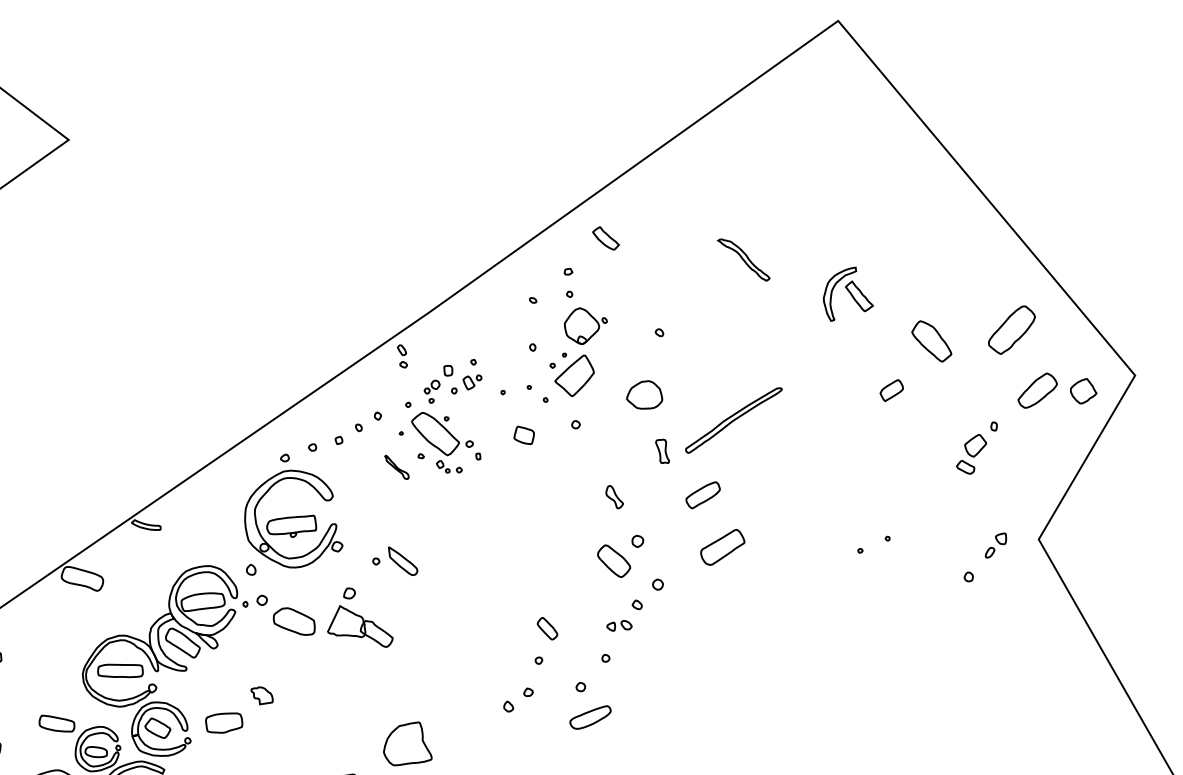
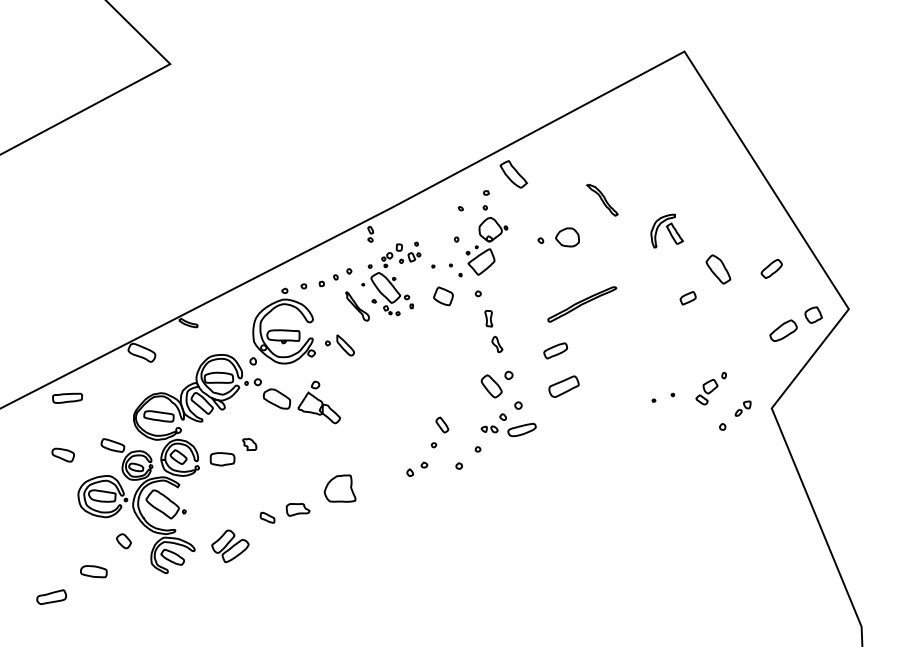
part: (605, 238) -> (513, 174), size x1.67
part: (1011, 329) -> (771, 268), size x0.62
part: (1037, 390) -> (783, 330), moved
part: (644, 395) -> (567, 237), moved
part: (524, 435) -> (443, 296), size x1.43
part: (976, 448) -> (710, 388), moved
part: (662, 451) -> (488, 318), moved
part: (397, 467) -> (357, 306), size x1.67
part: (394, 562) -> (339, 345), moved
part: (589, 717) -> (521, 429), moved

